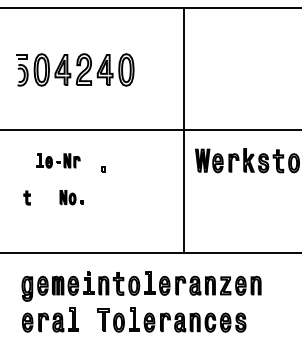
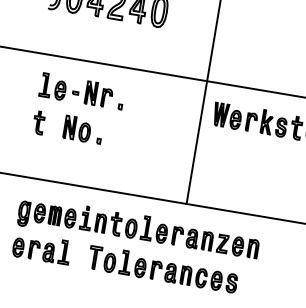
part: (58, 160) -> (76, 90), size x1.67
part: (26, 197) -> (38, 122), size x1.67
part: (71, 197) -> (83, 129), size x1.67

